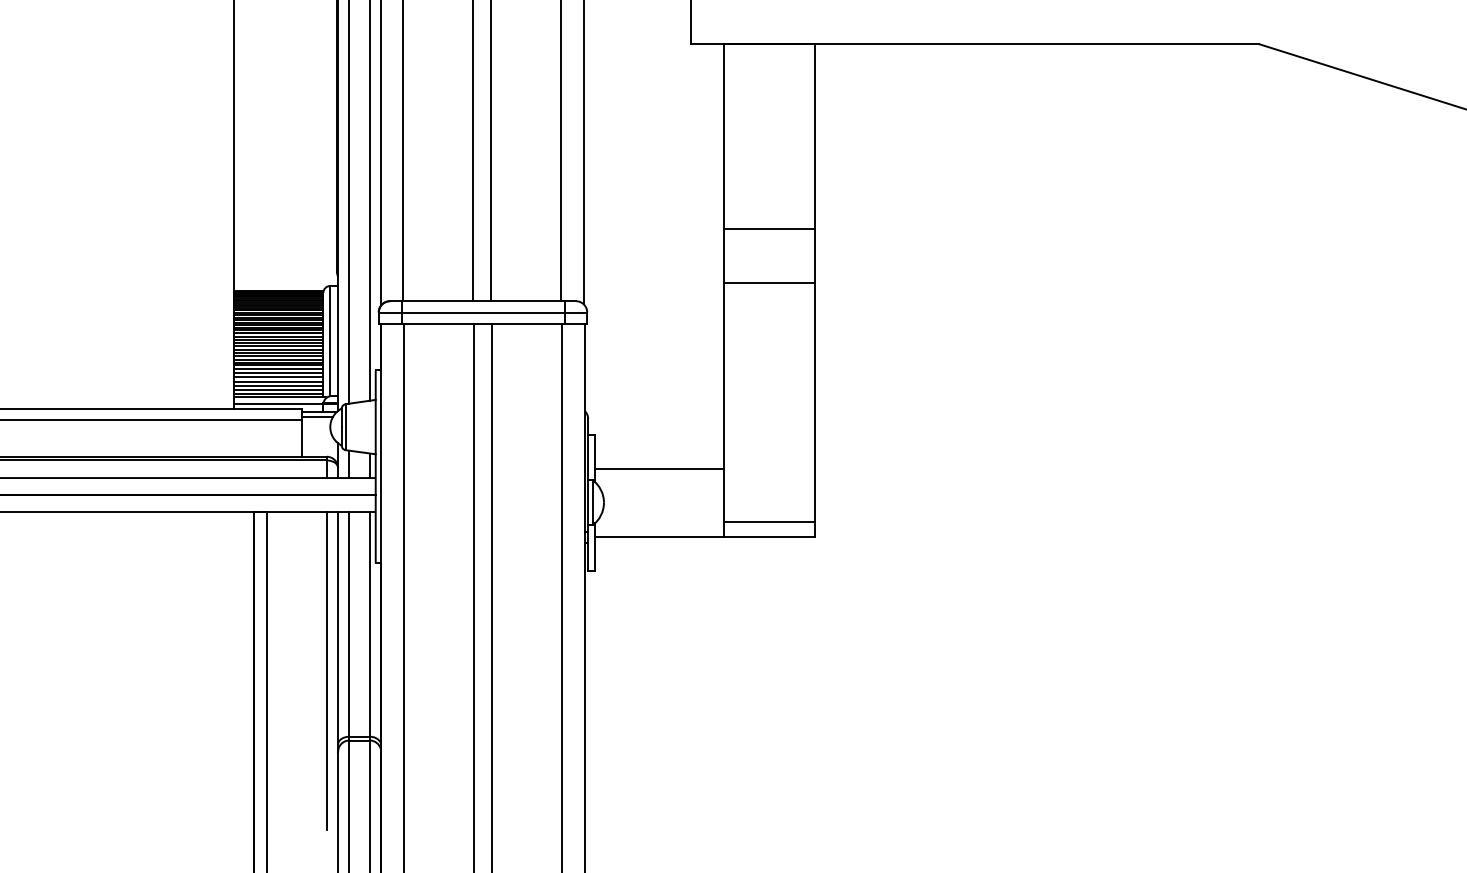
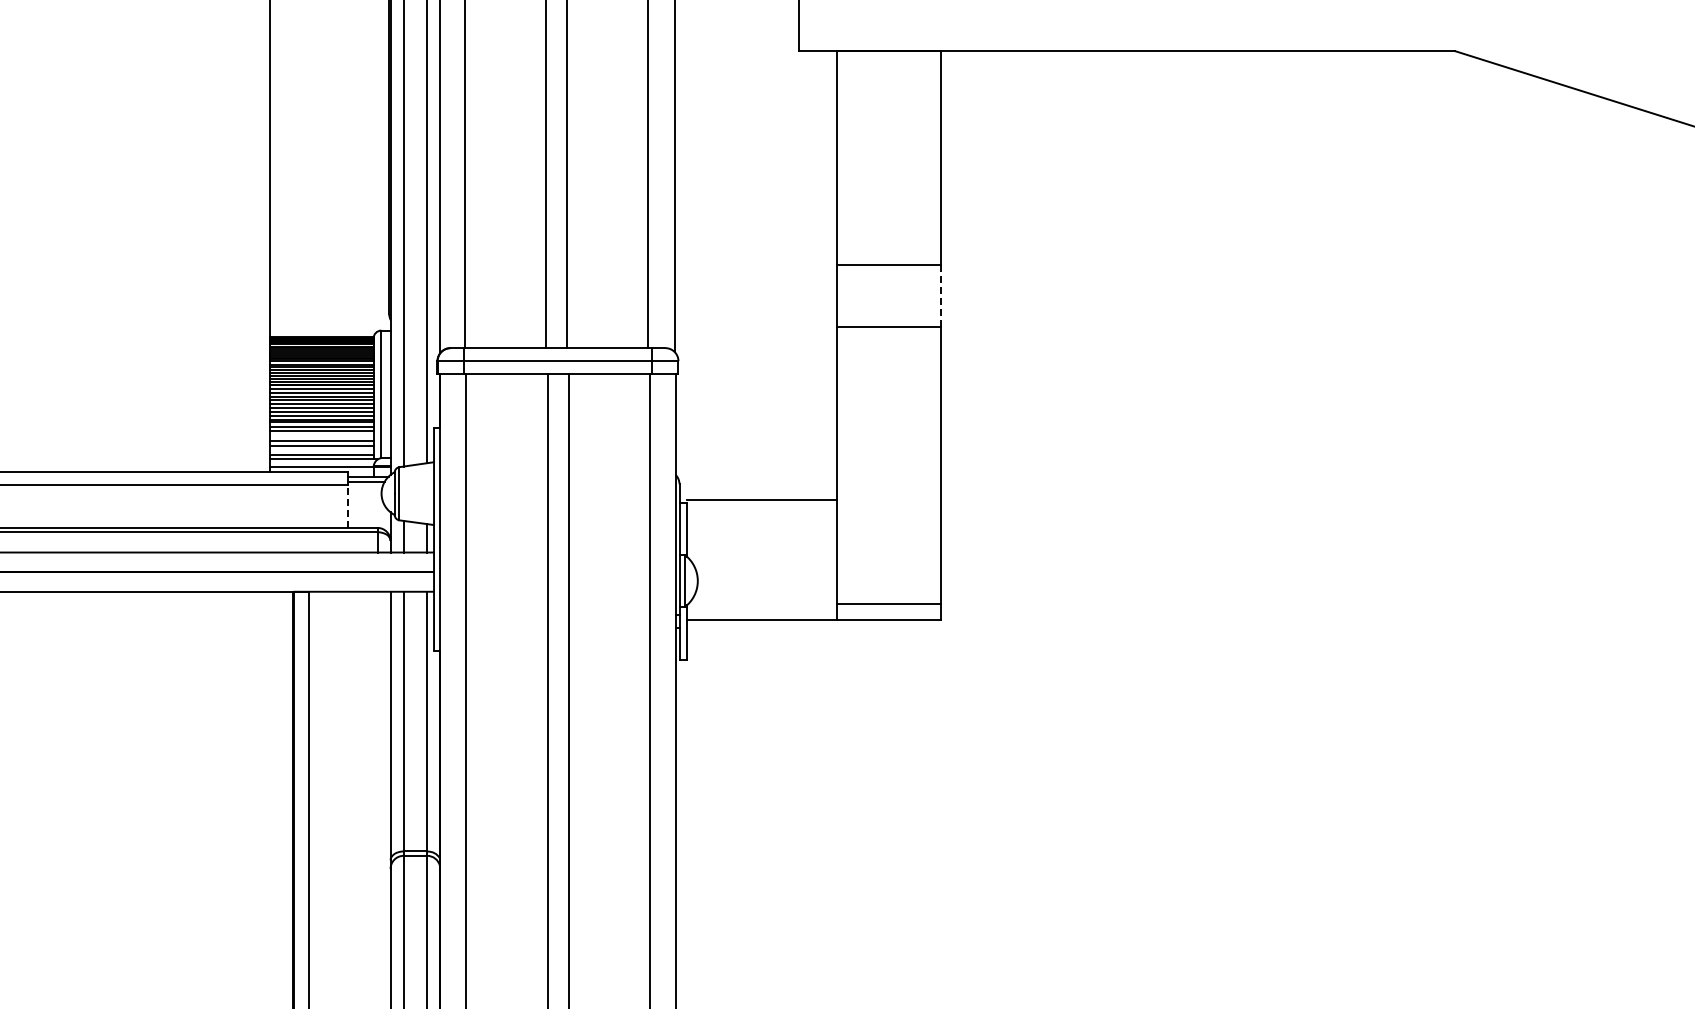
line: (814, 256) -> (941, 296), solid -> dashed
line: (278, 377) -> (321, 436), removed
line: (278, 389) -> (321, 450), removed
line: (301, 438) -> (348, 506), solid -> dashed
line: (659, 468) -> (761, 499), moved
line: (326, 670) -> (377, 775), removed

